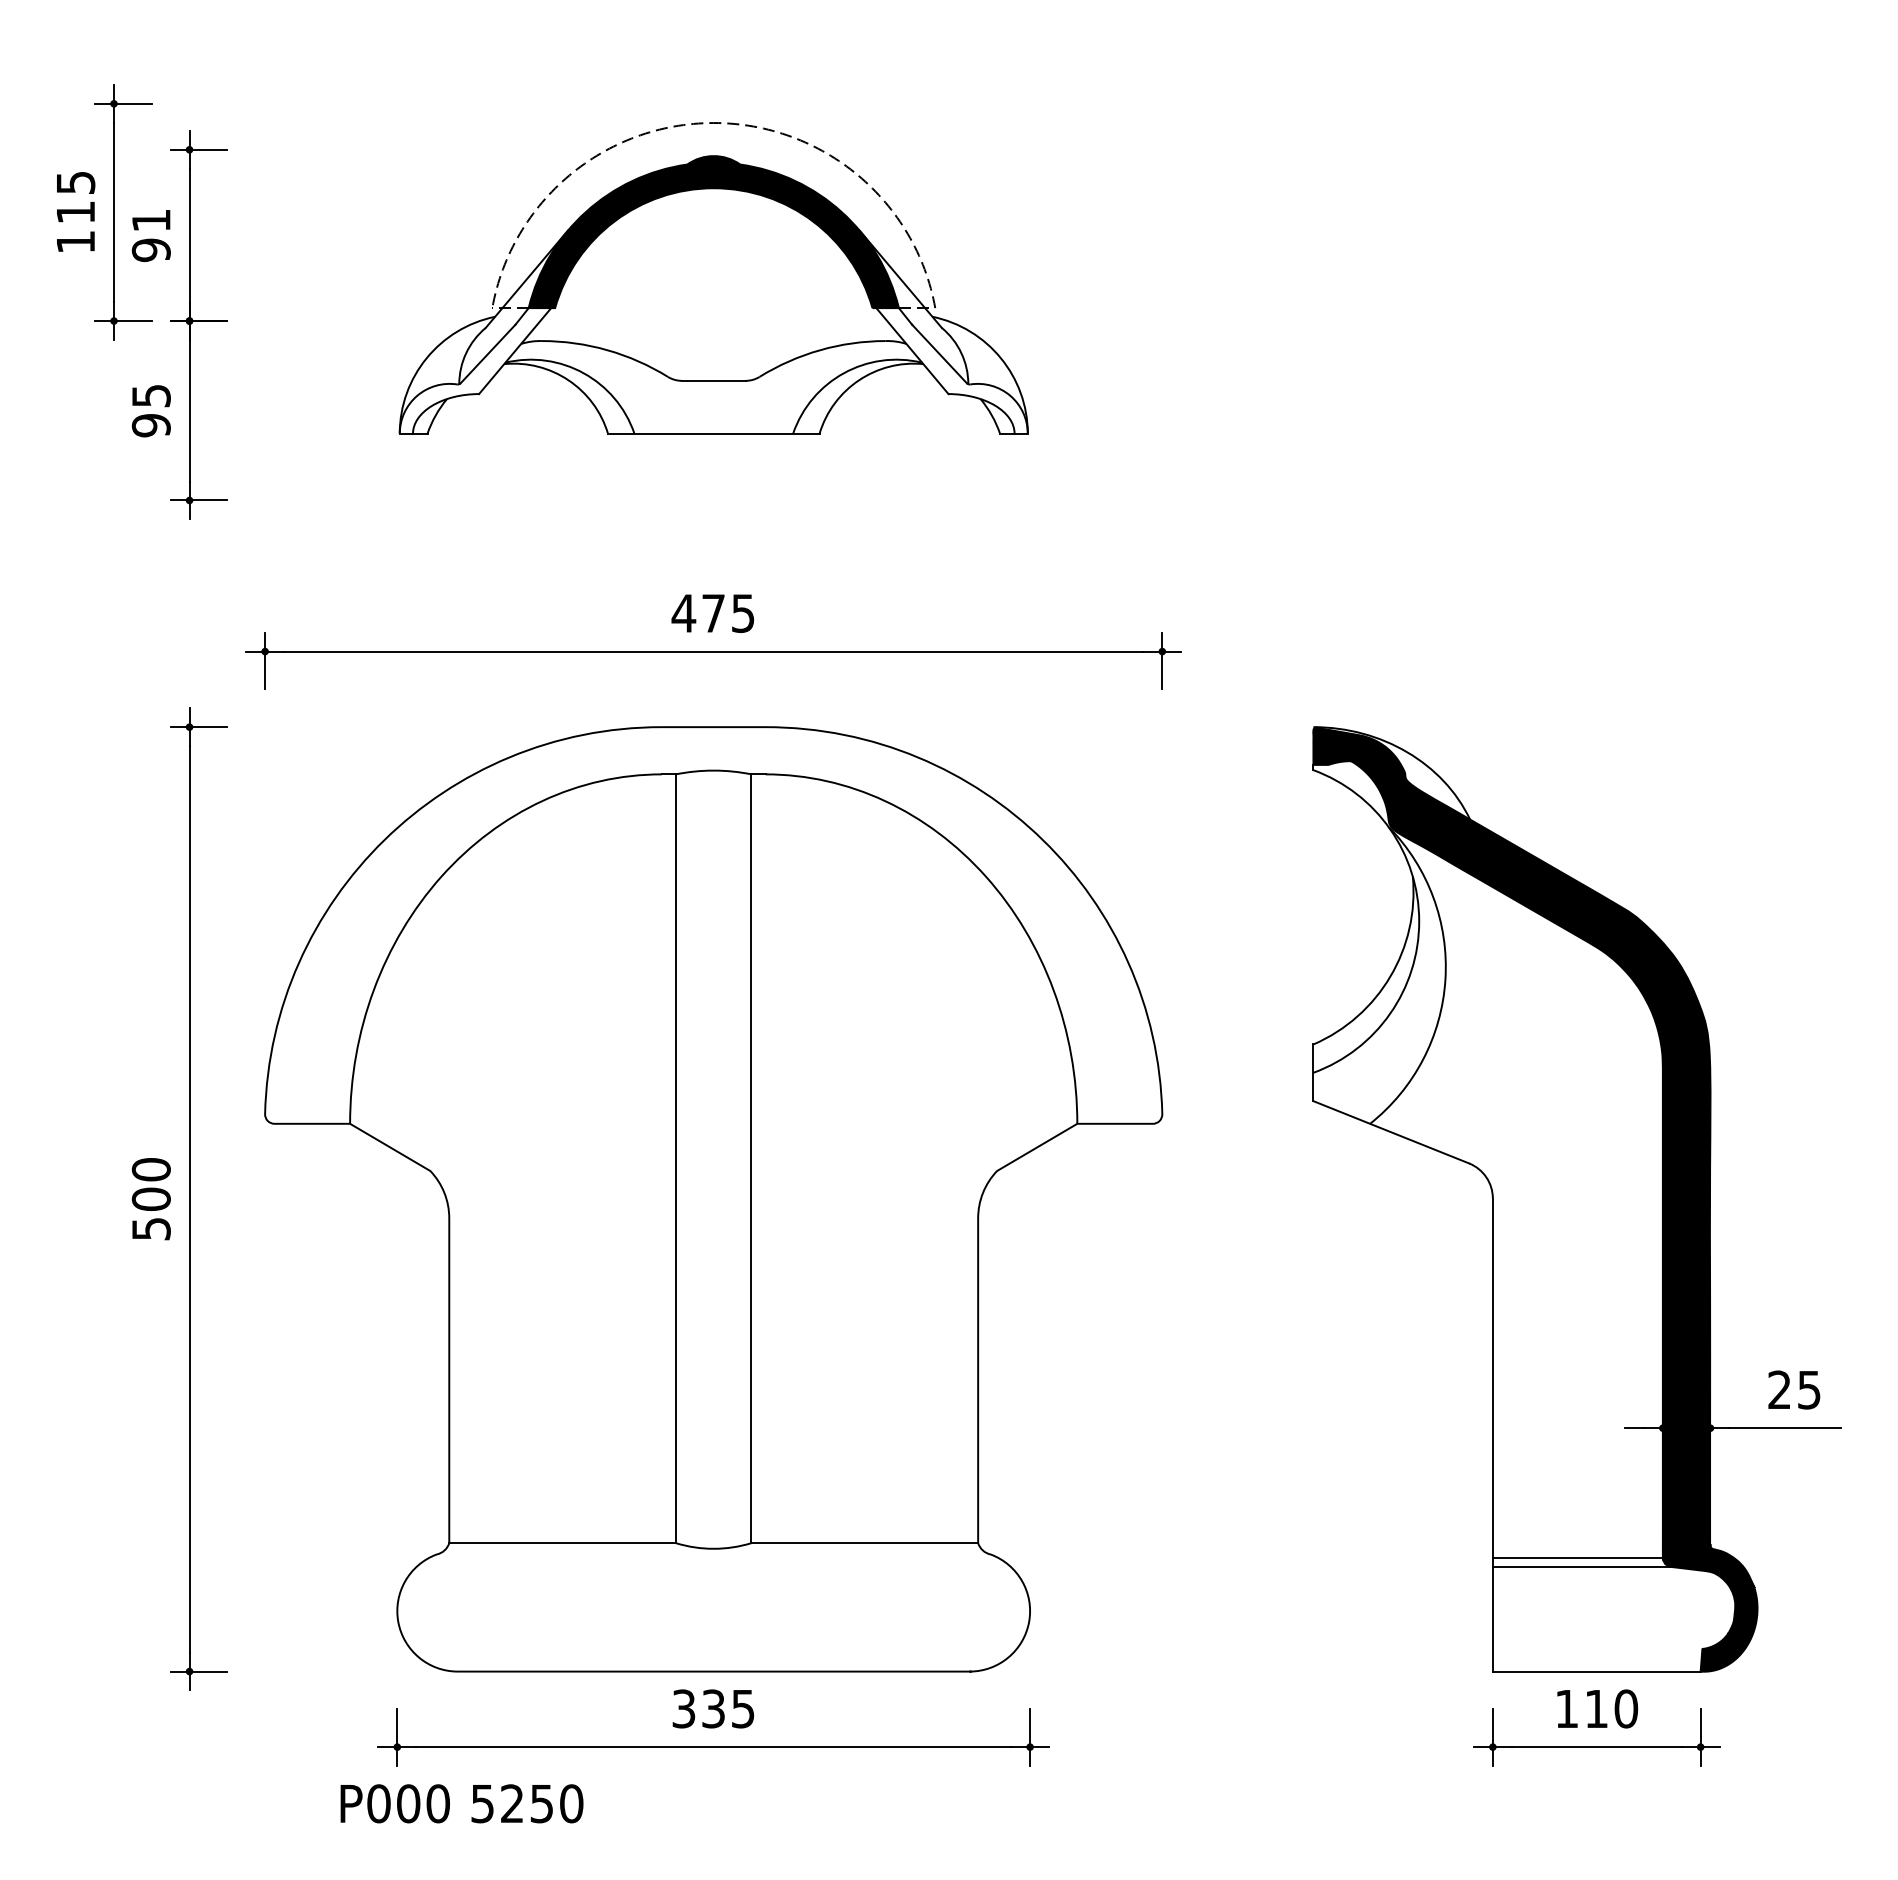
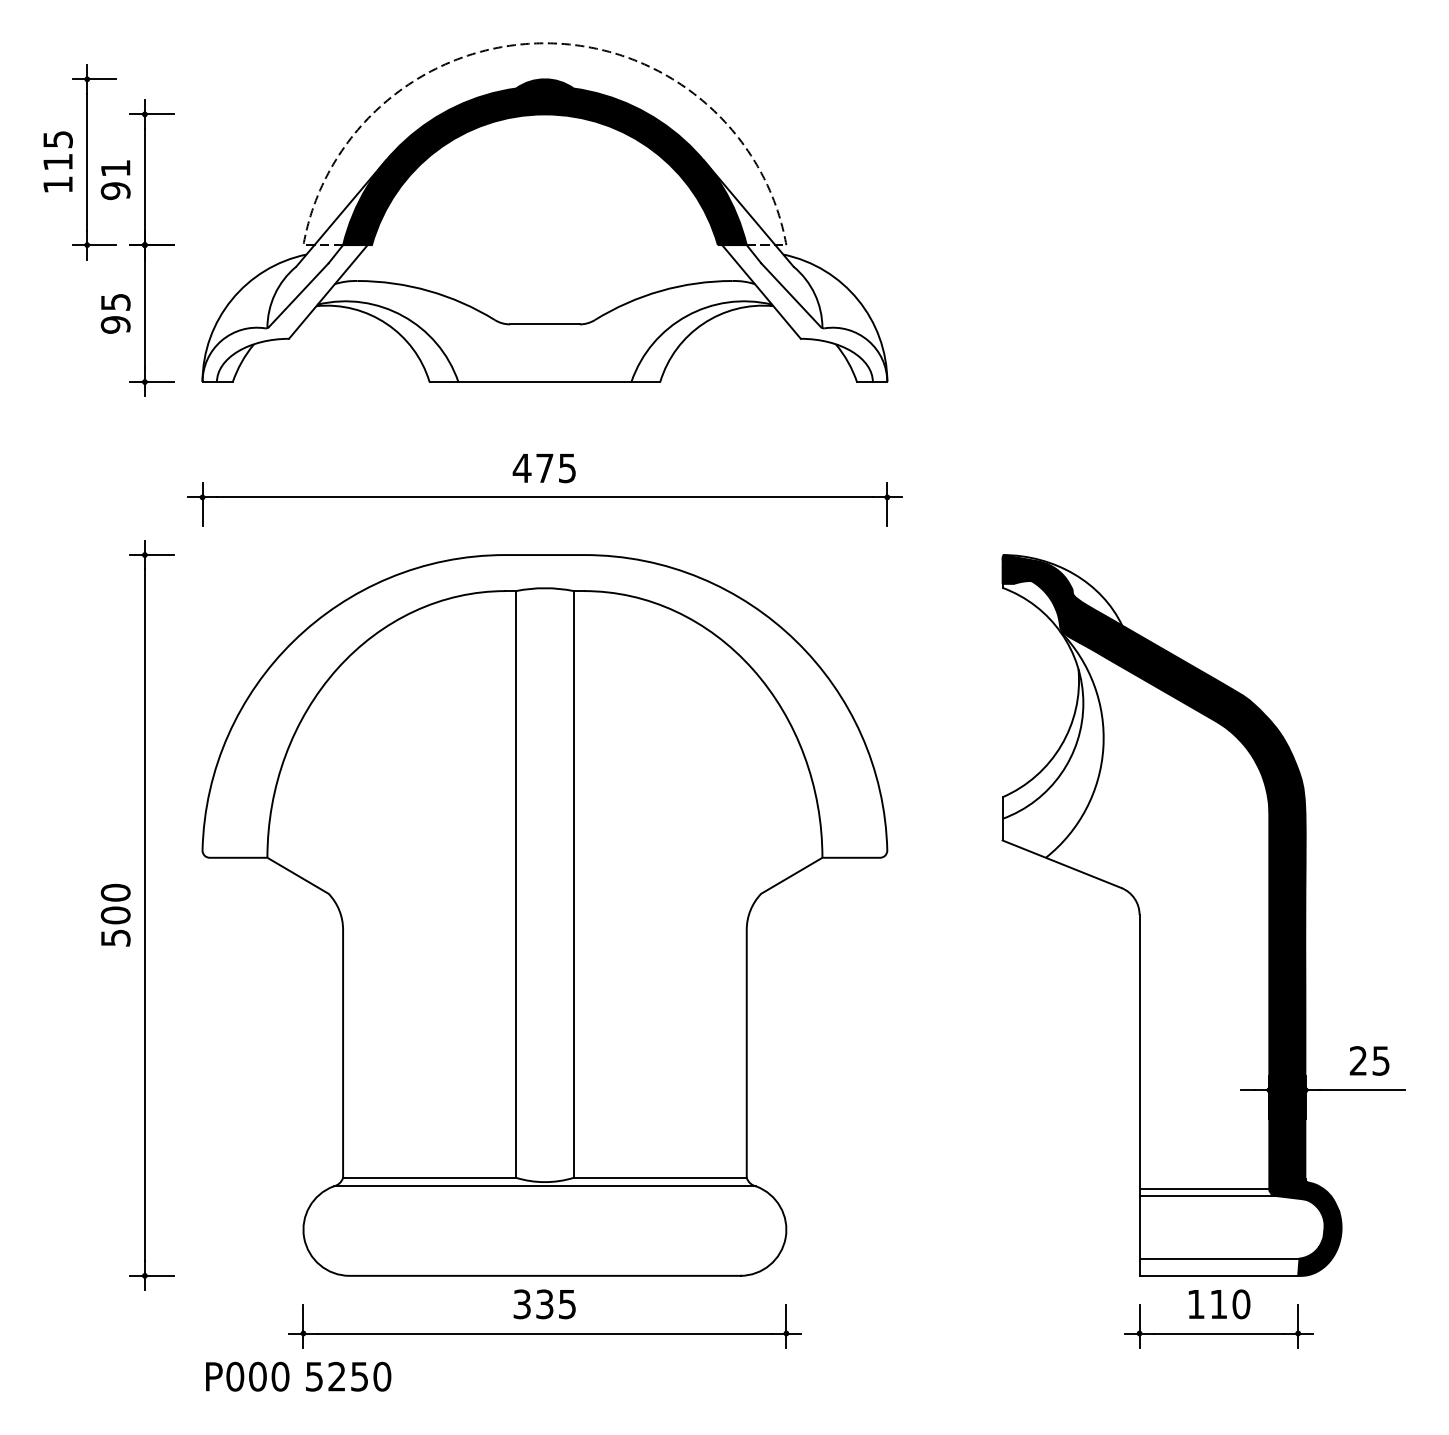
part: (713, 277) -> (544, 211), size x1.43
line: (713, 1554) -> (544, 1186), added
line: (1597, 1648) -> (1219, 1258), added
text: (461, 1803) -> (298, 1376), moved

